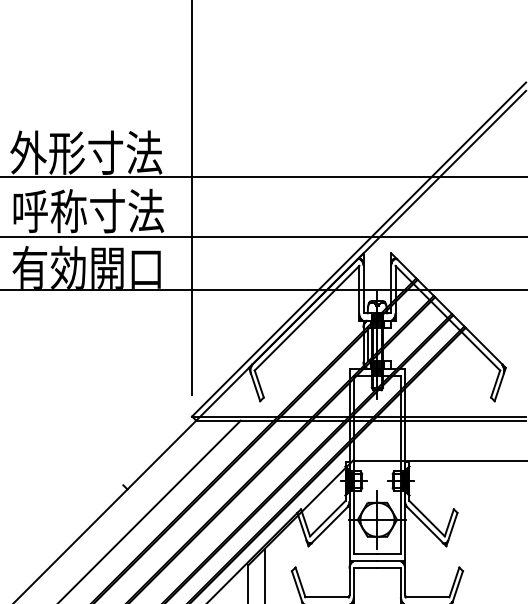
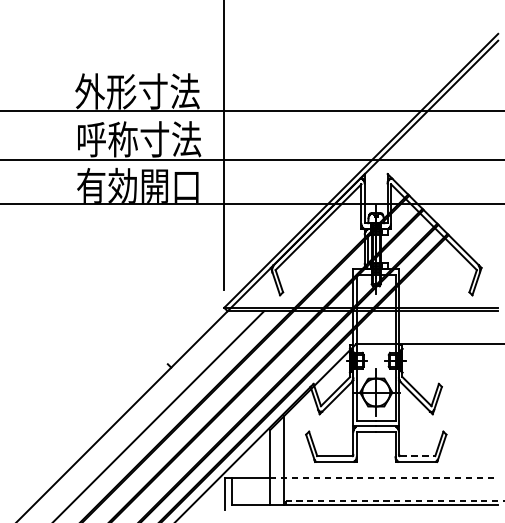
line: (427, 597) -> (417, 456), solid -> dashed

